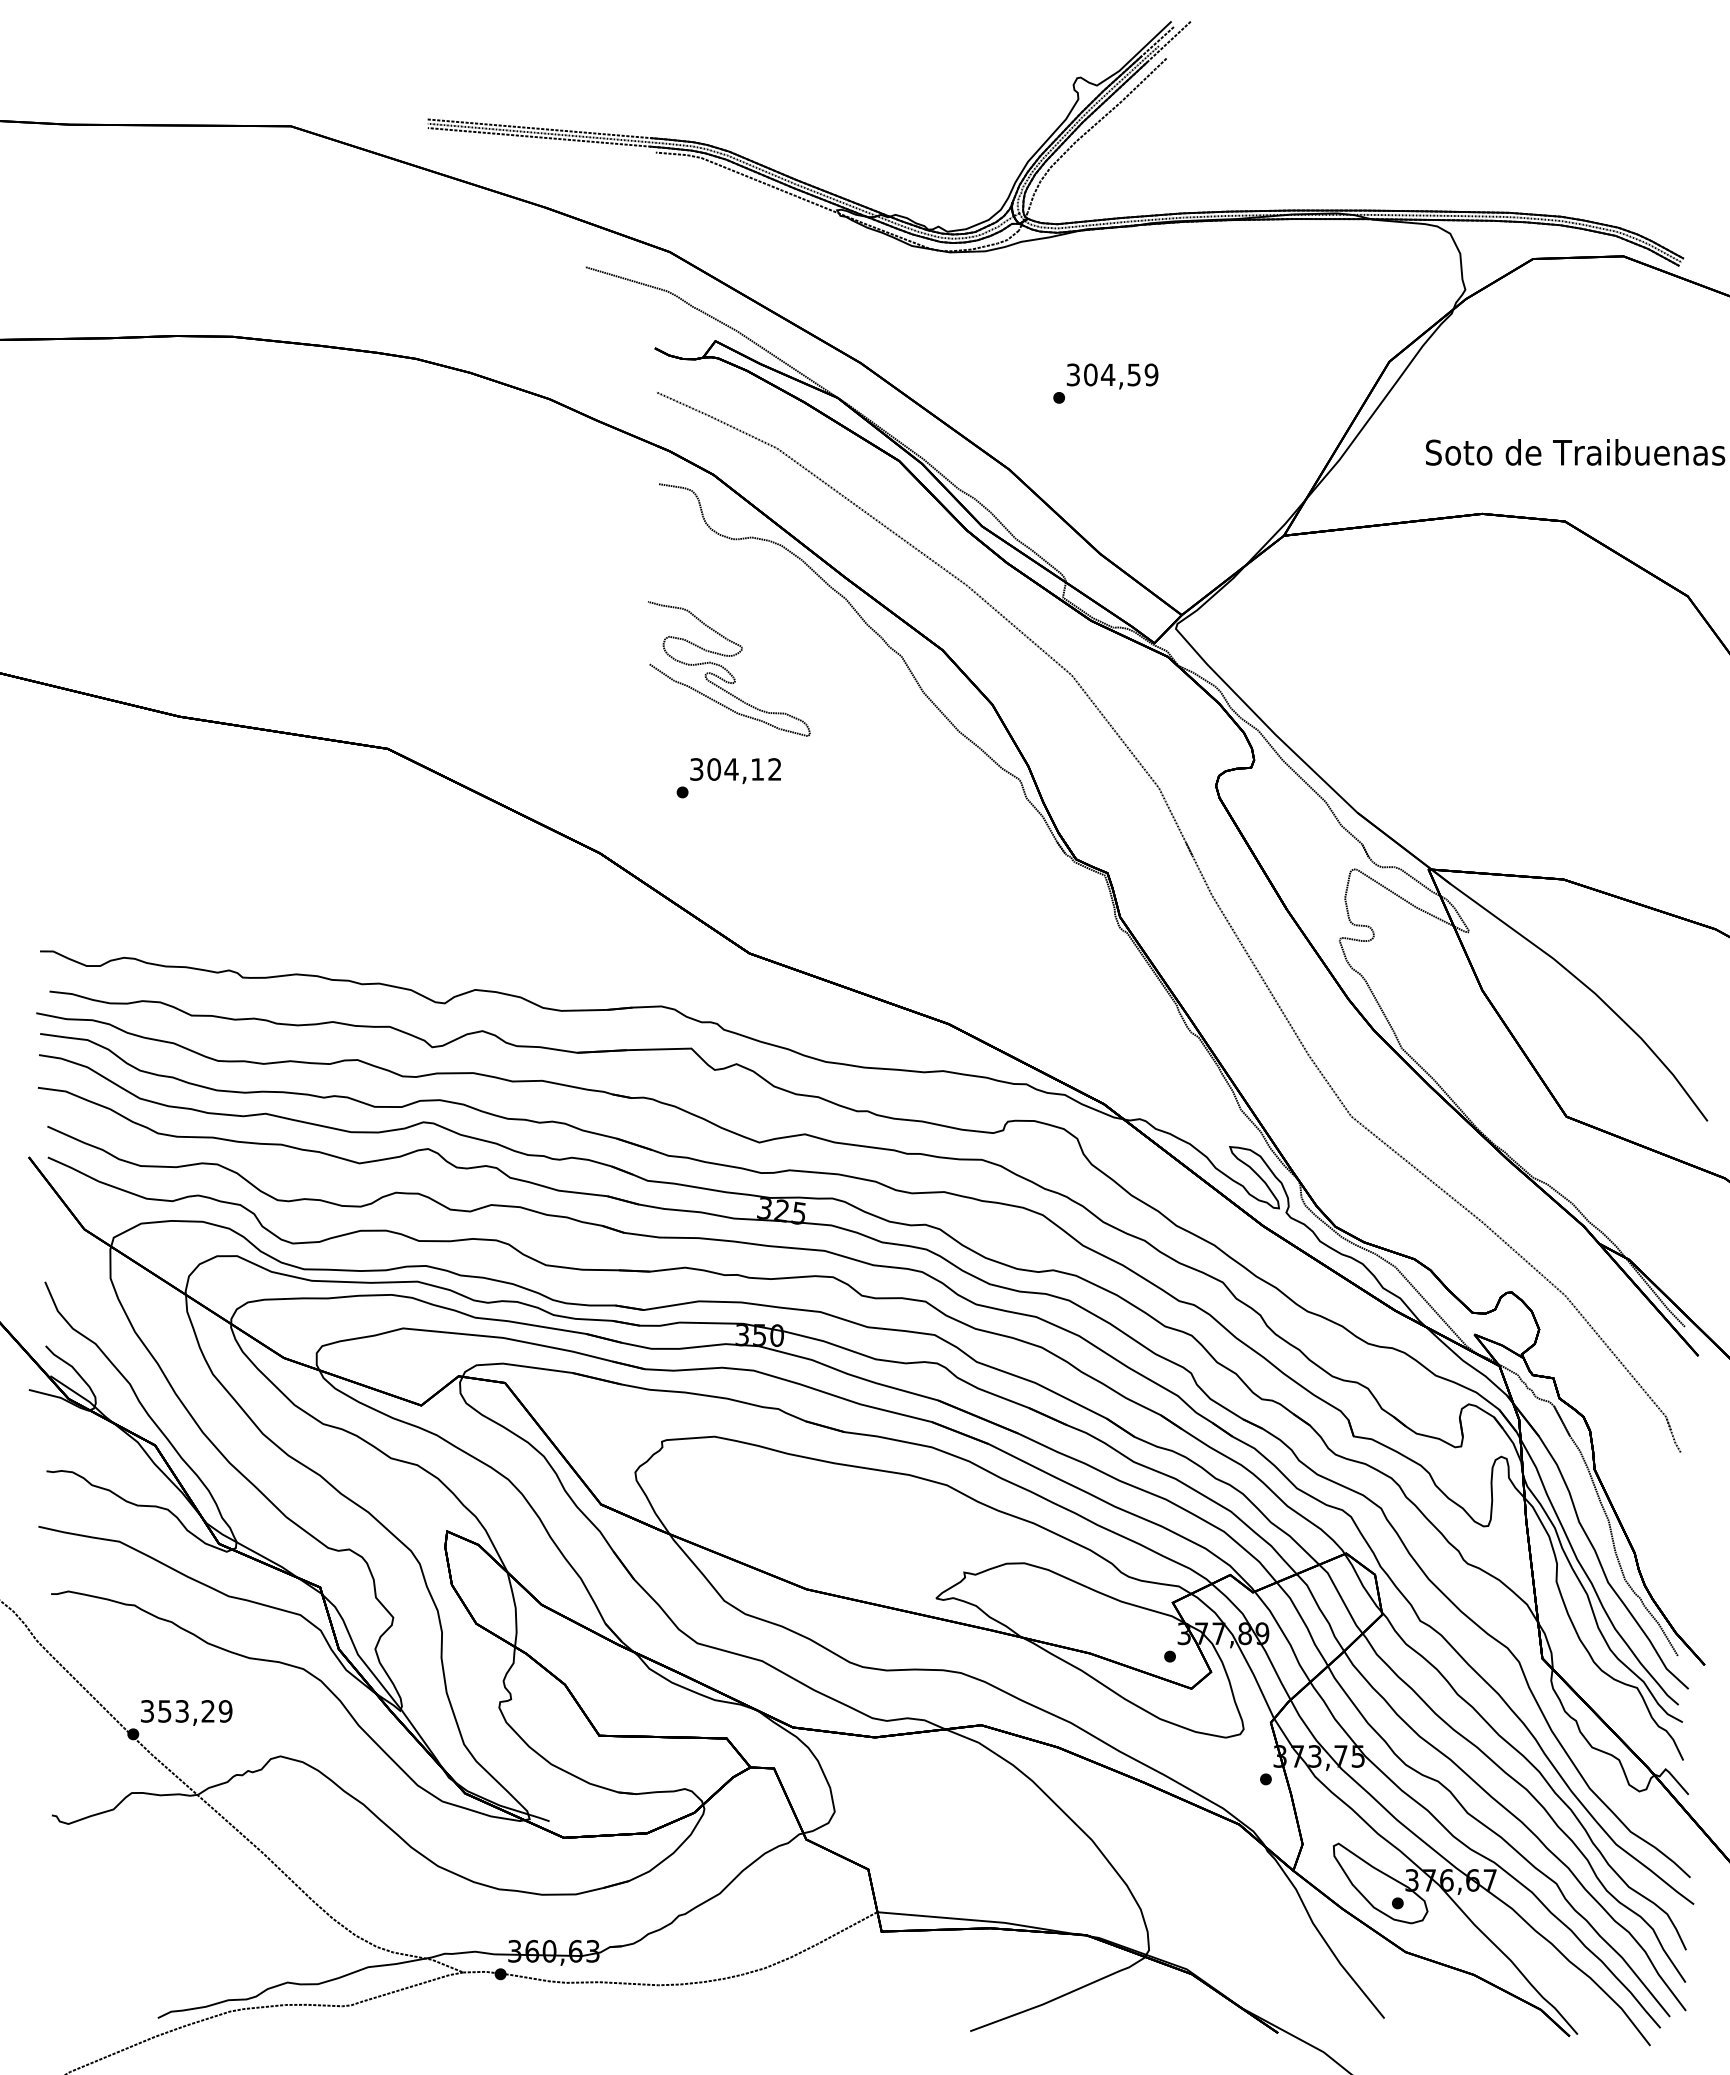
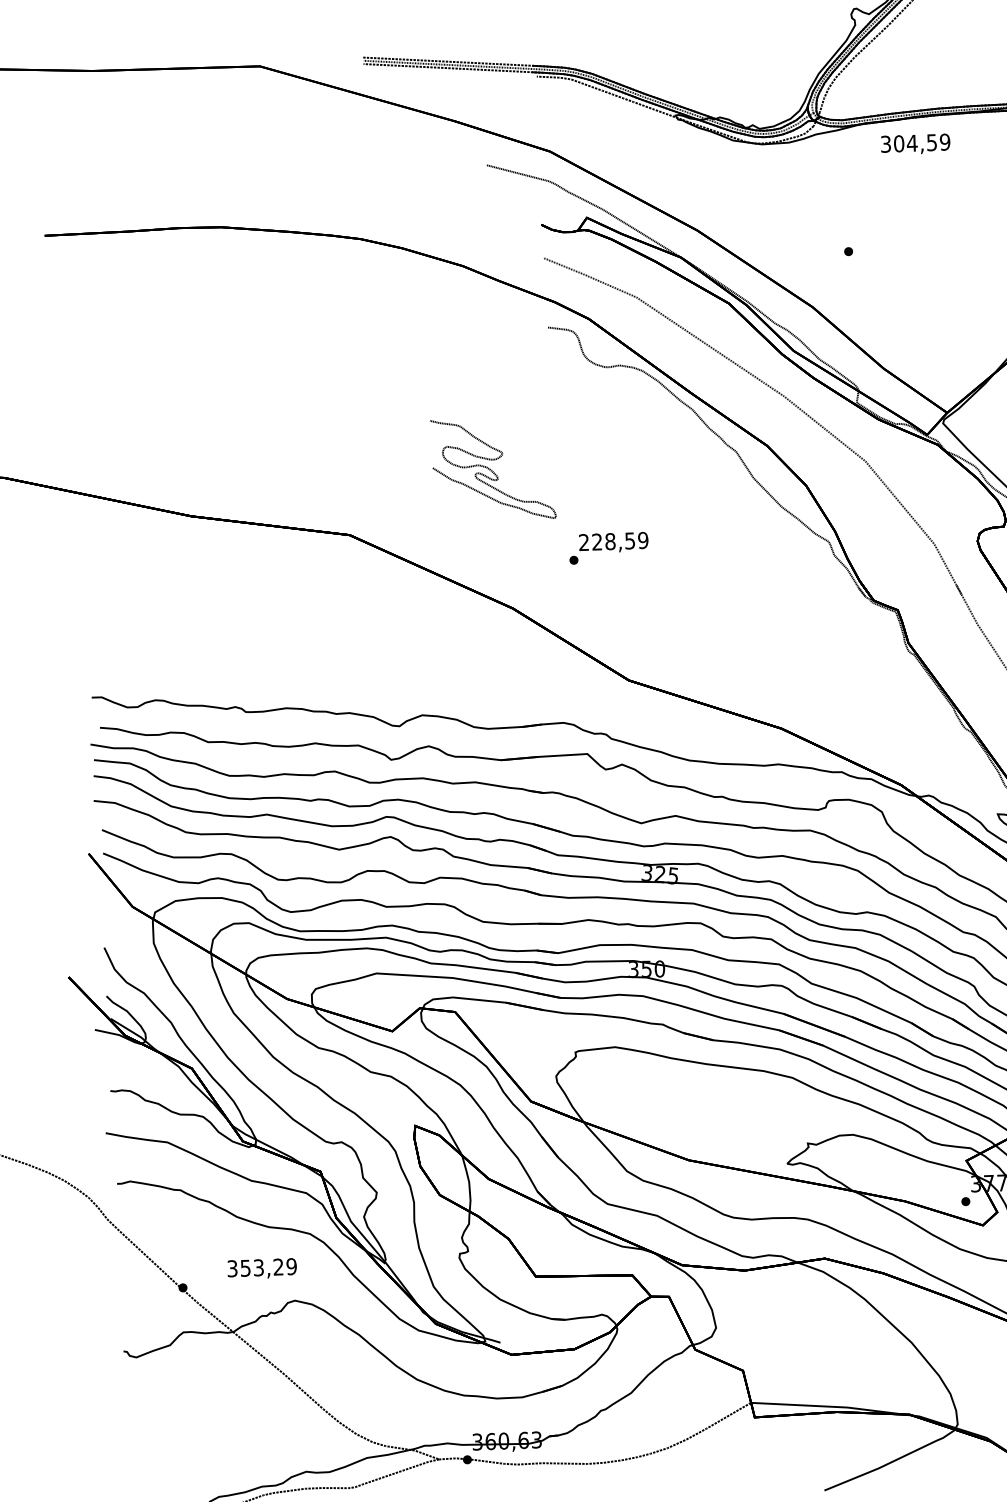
text: (1112, 376) -> (915, 144), moved
curve: (727, 669) -> (491, 469), moved
text: (735, 769) -> (613, 541), 304,12 -> 228,59
text: (186, 1712) -> (262, 1268), moved

